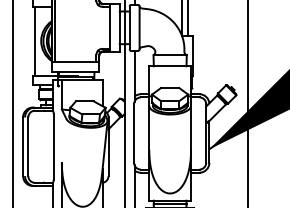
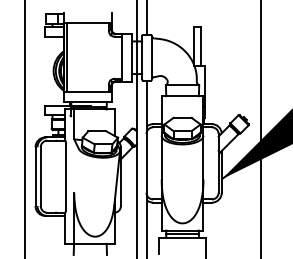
line: (35, 40) -> (47, 70), removed

